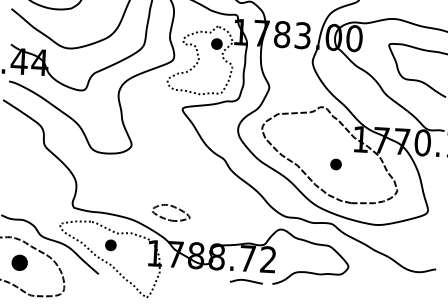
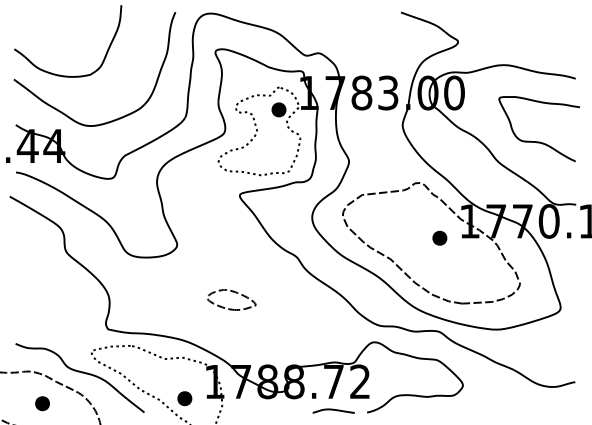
part: (335, 163) -> (439, 237), moved
part: (172, 207) -> (232, 292), moved
part: (110, 245) -> (184, 398), moved
part: (19, 262) -> (42, 403), size x0.71

